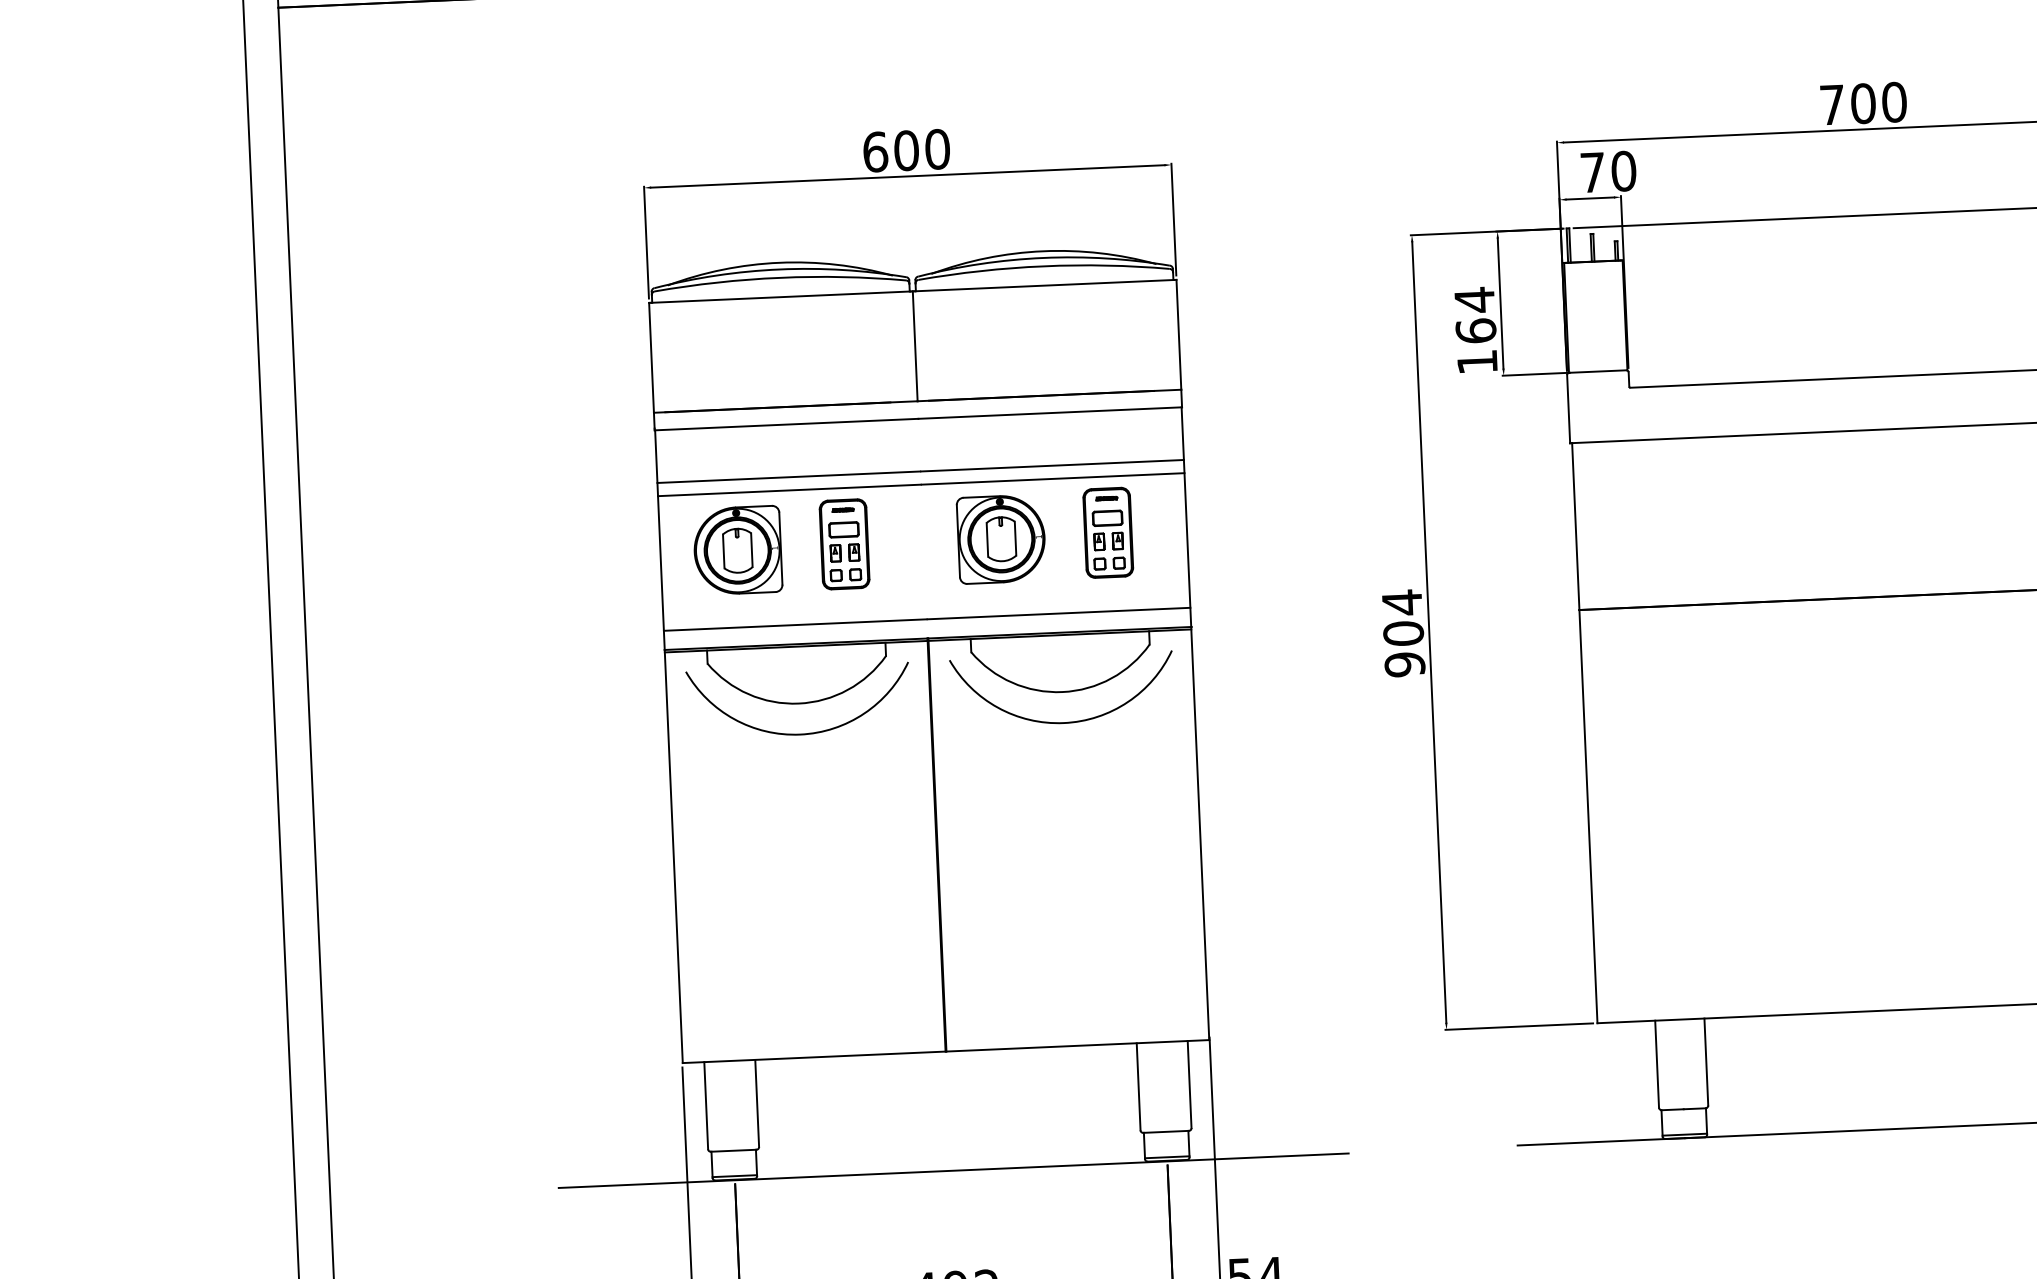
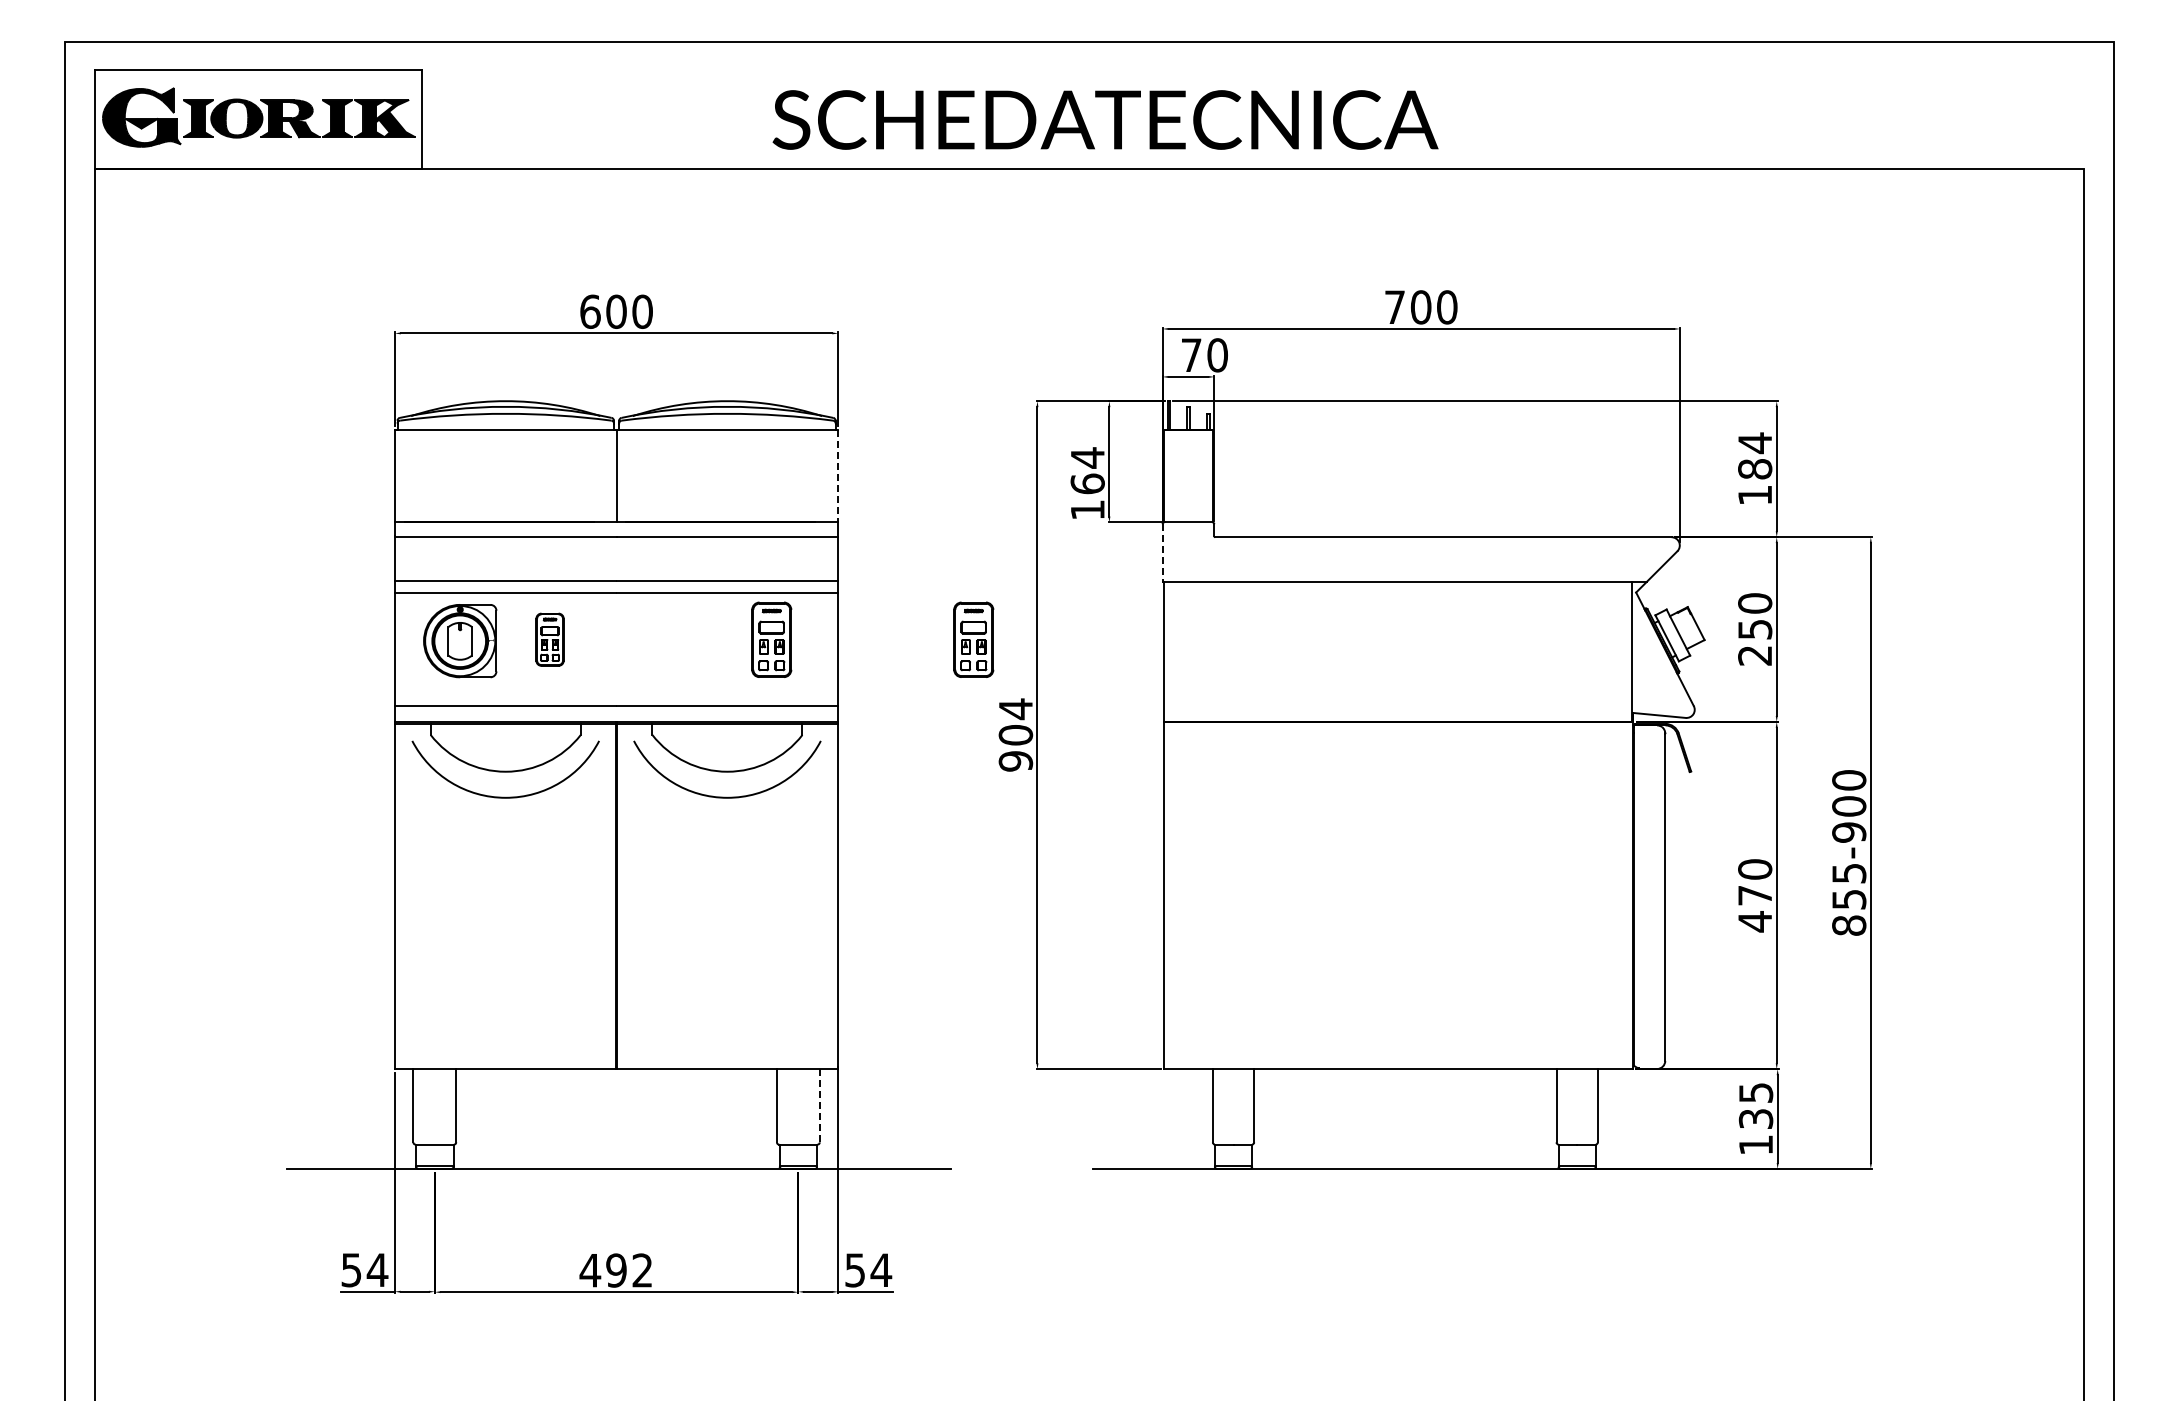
line: (1179, 335) -> (838, 476), solid -> dashed
line: (1568, 408) -> (1162, 552), solid -> dashed
part: (1348, 521) -> (973, 639), added
part: (1001, 539) -> (681, 641), removed
part: (843, 543) -> (549, 639), size x0.7
line: (1189, 1084) -> (819, 1105), solid -> dashed

